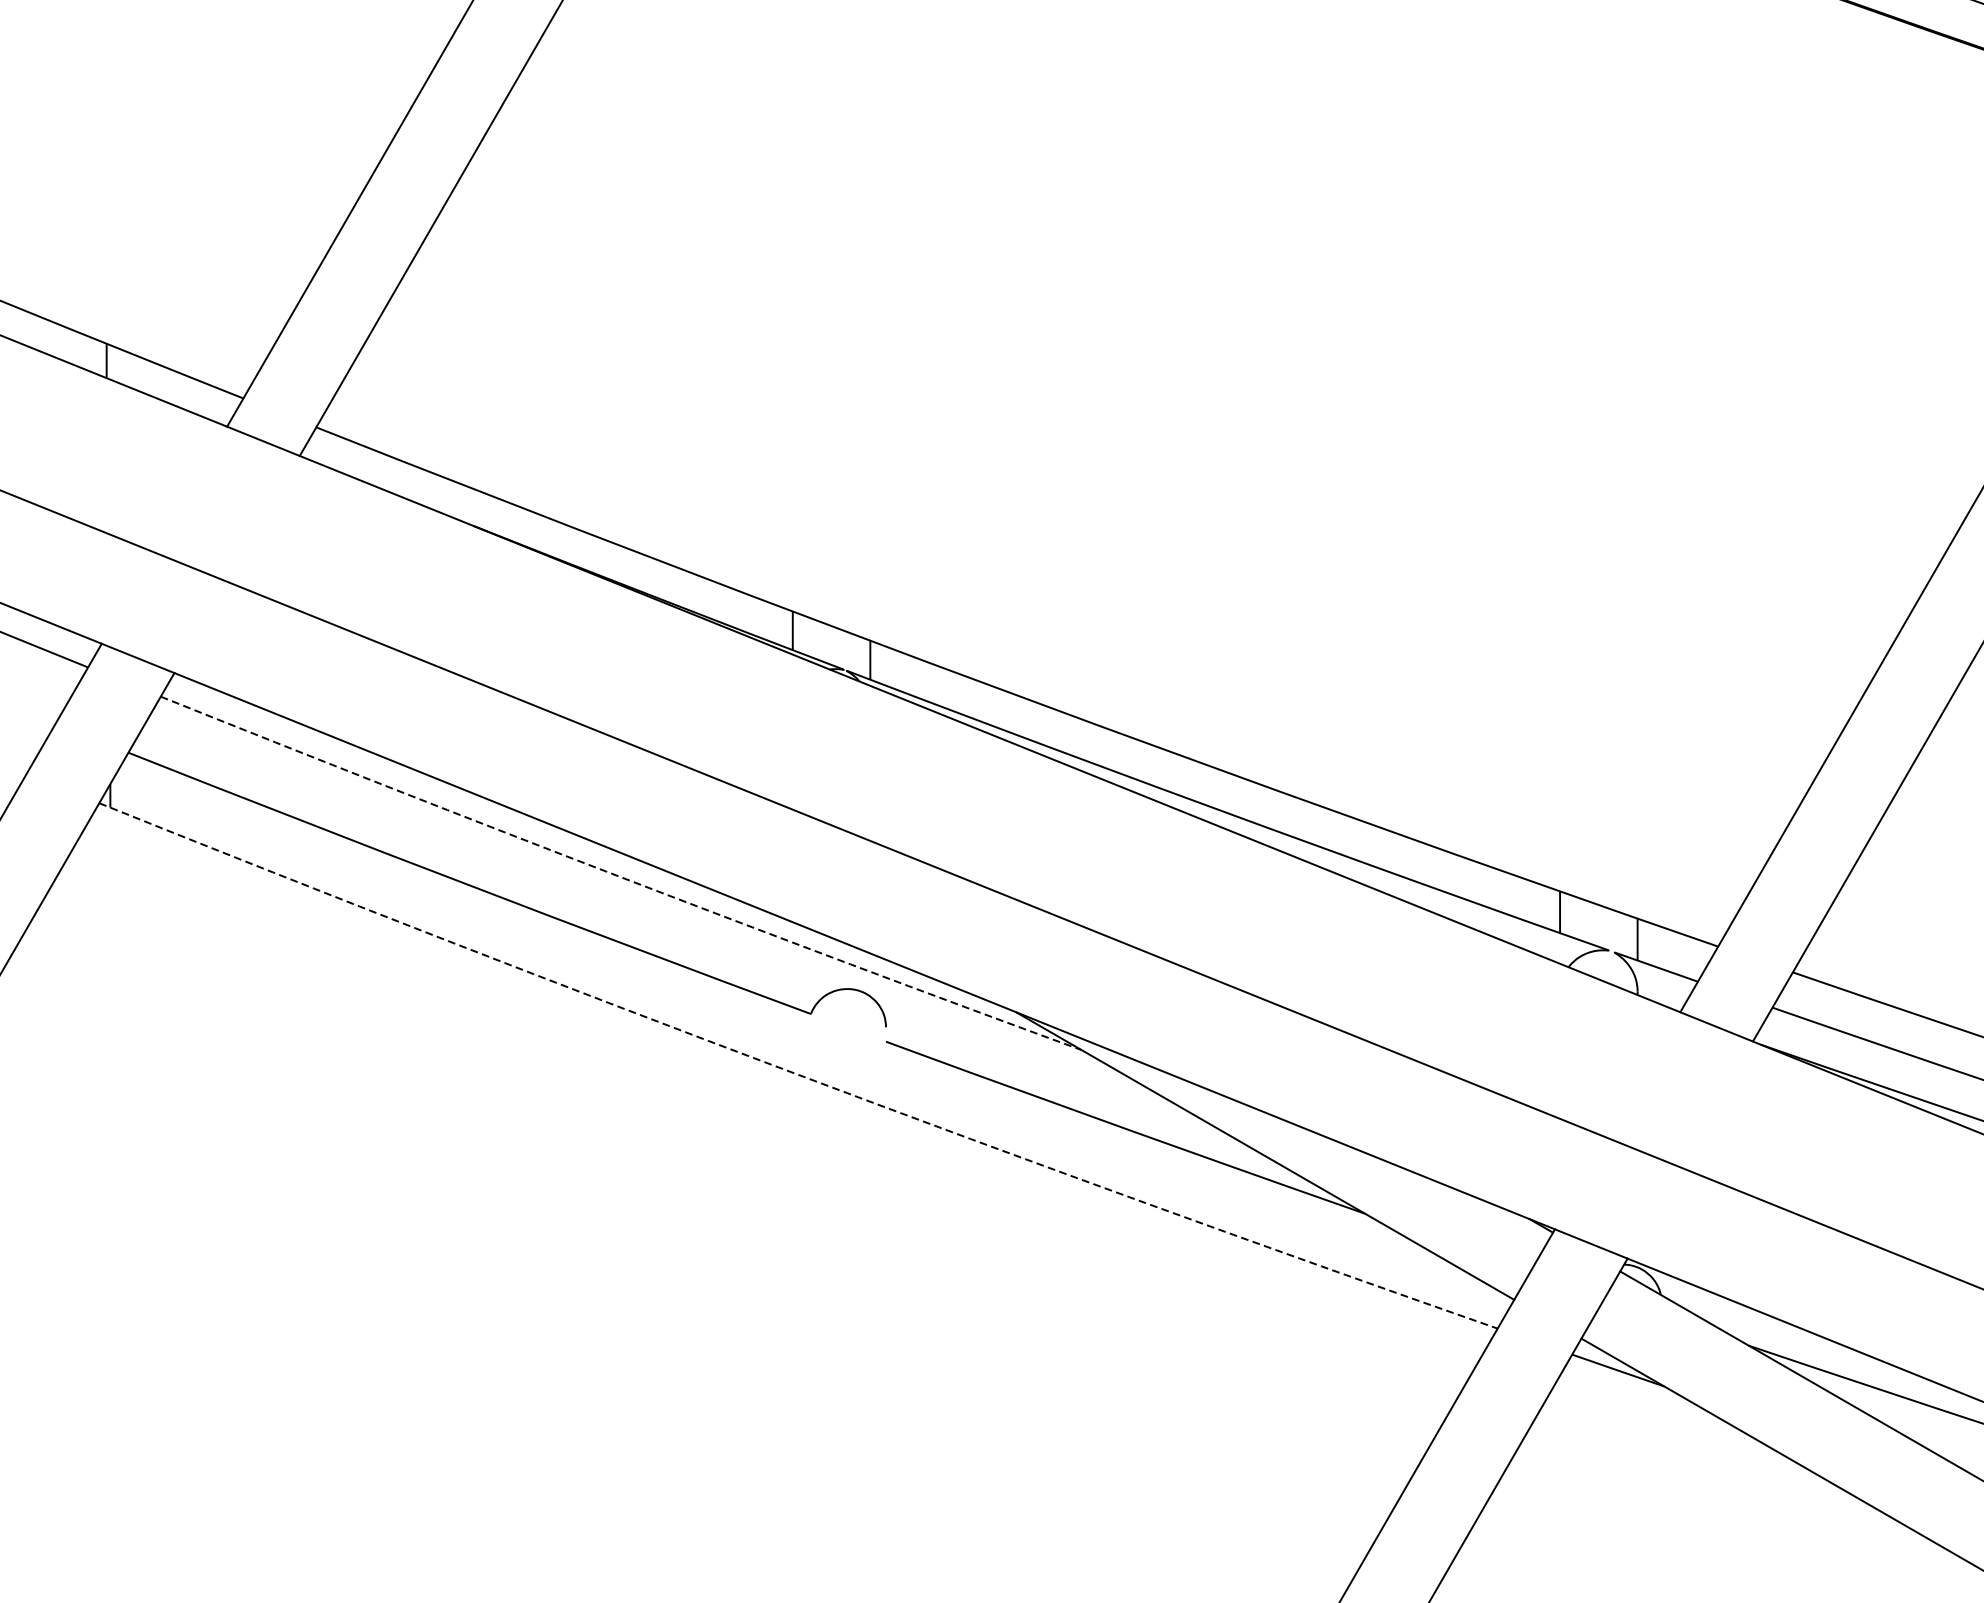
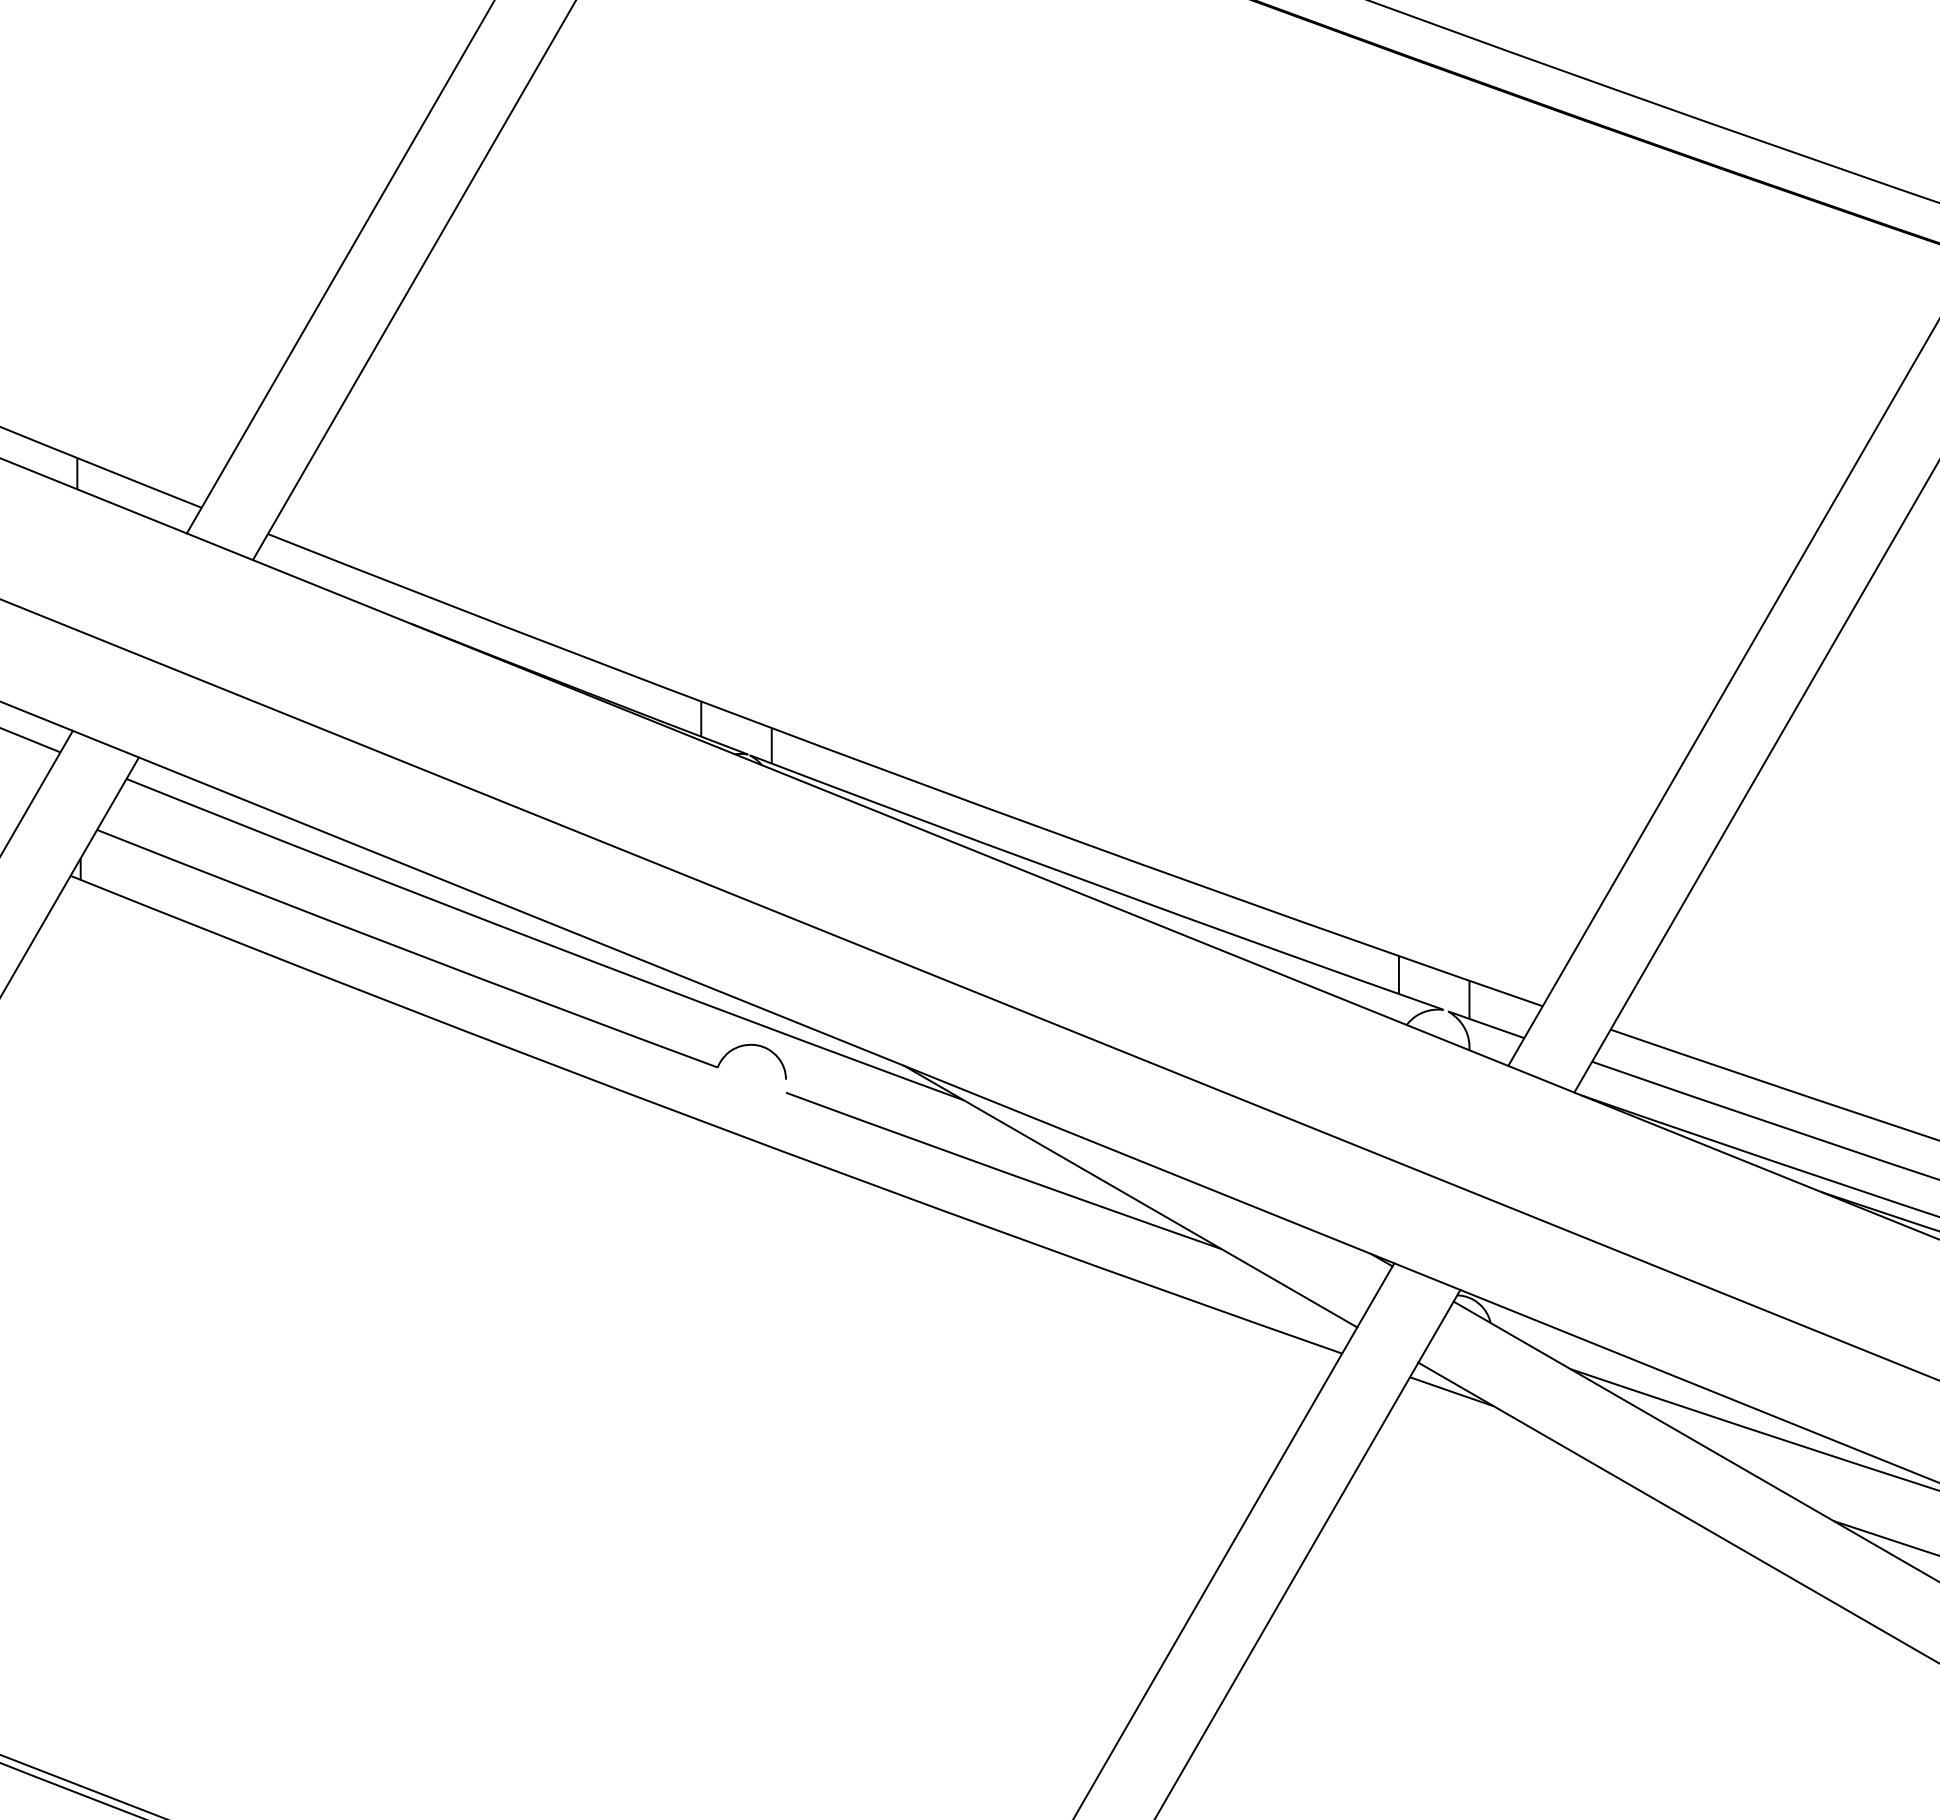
arc: (620, 876) -> (544, 942), dashed -> solid
arc: (795, 1073) -> (703, 1121), dashed -> solid

